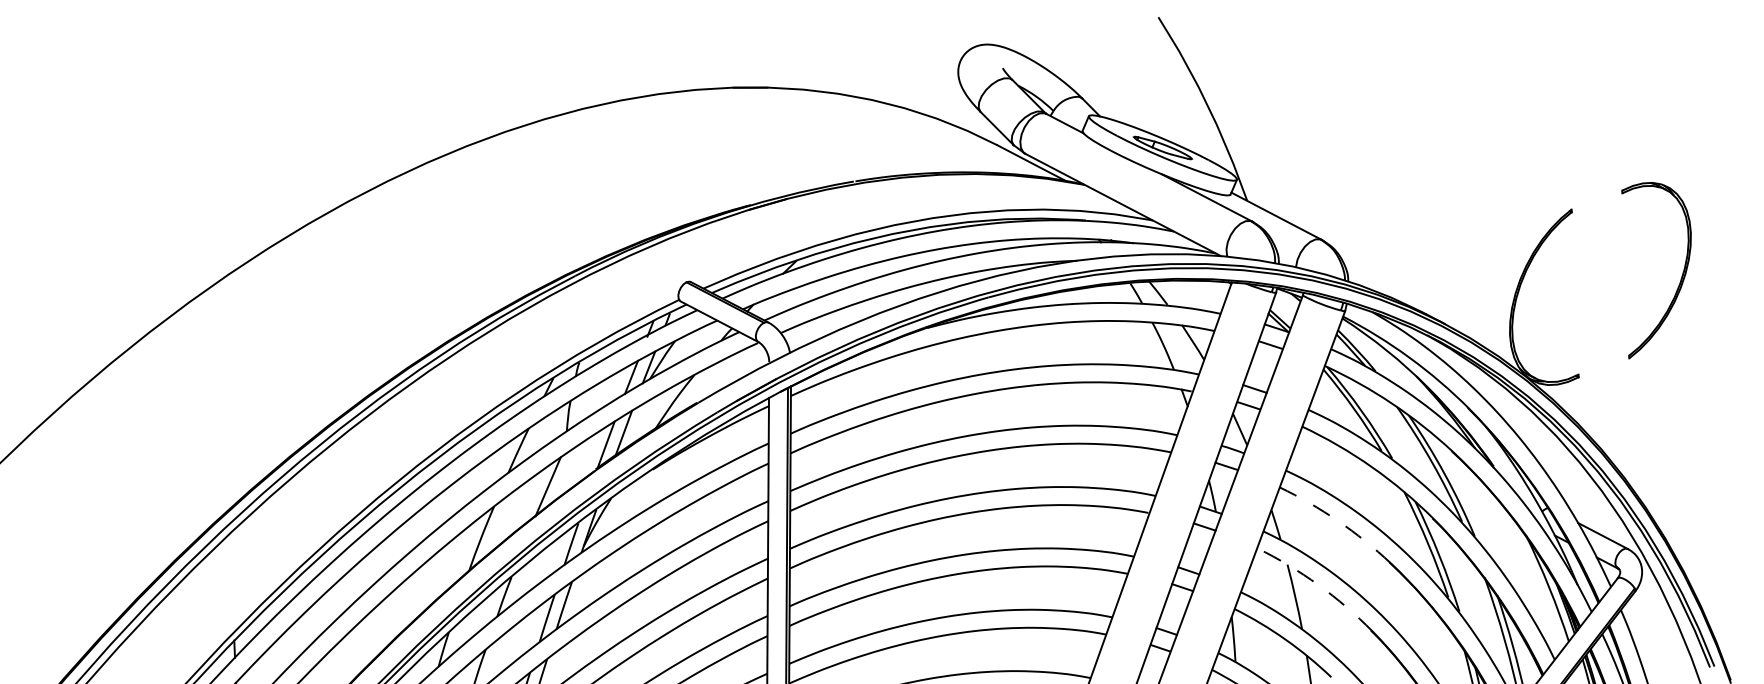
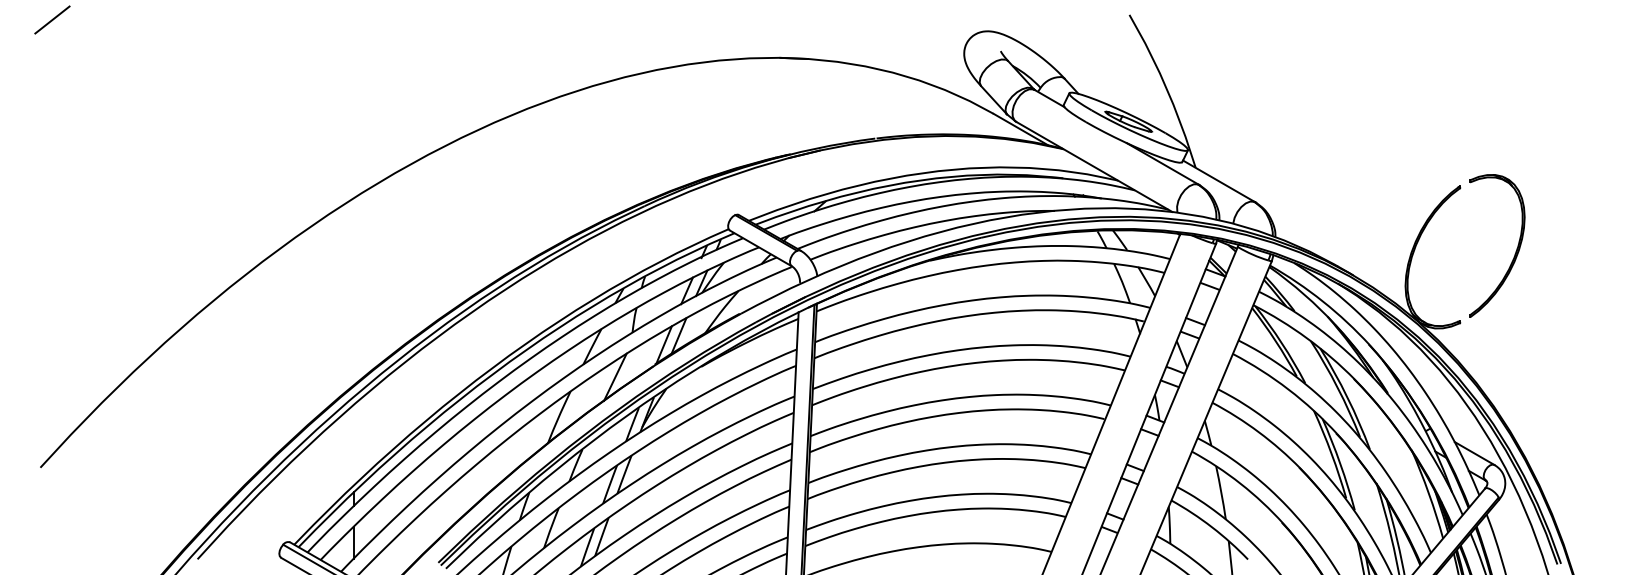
part: (1681, 275) -> (1515, 251), moved
arc: (1337, 521) -> (1258, 432), dashed -> solid
arc: (1318, 584) -> (1240, 483), dashed -> solid

